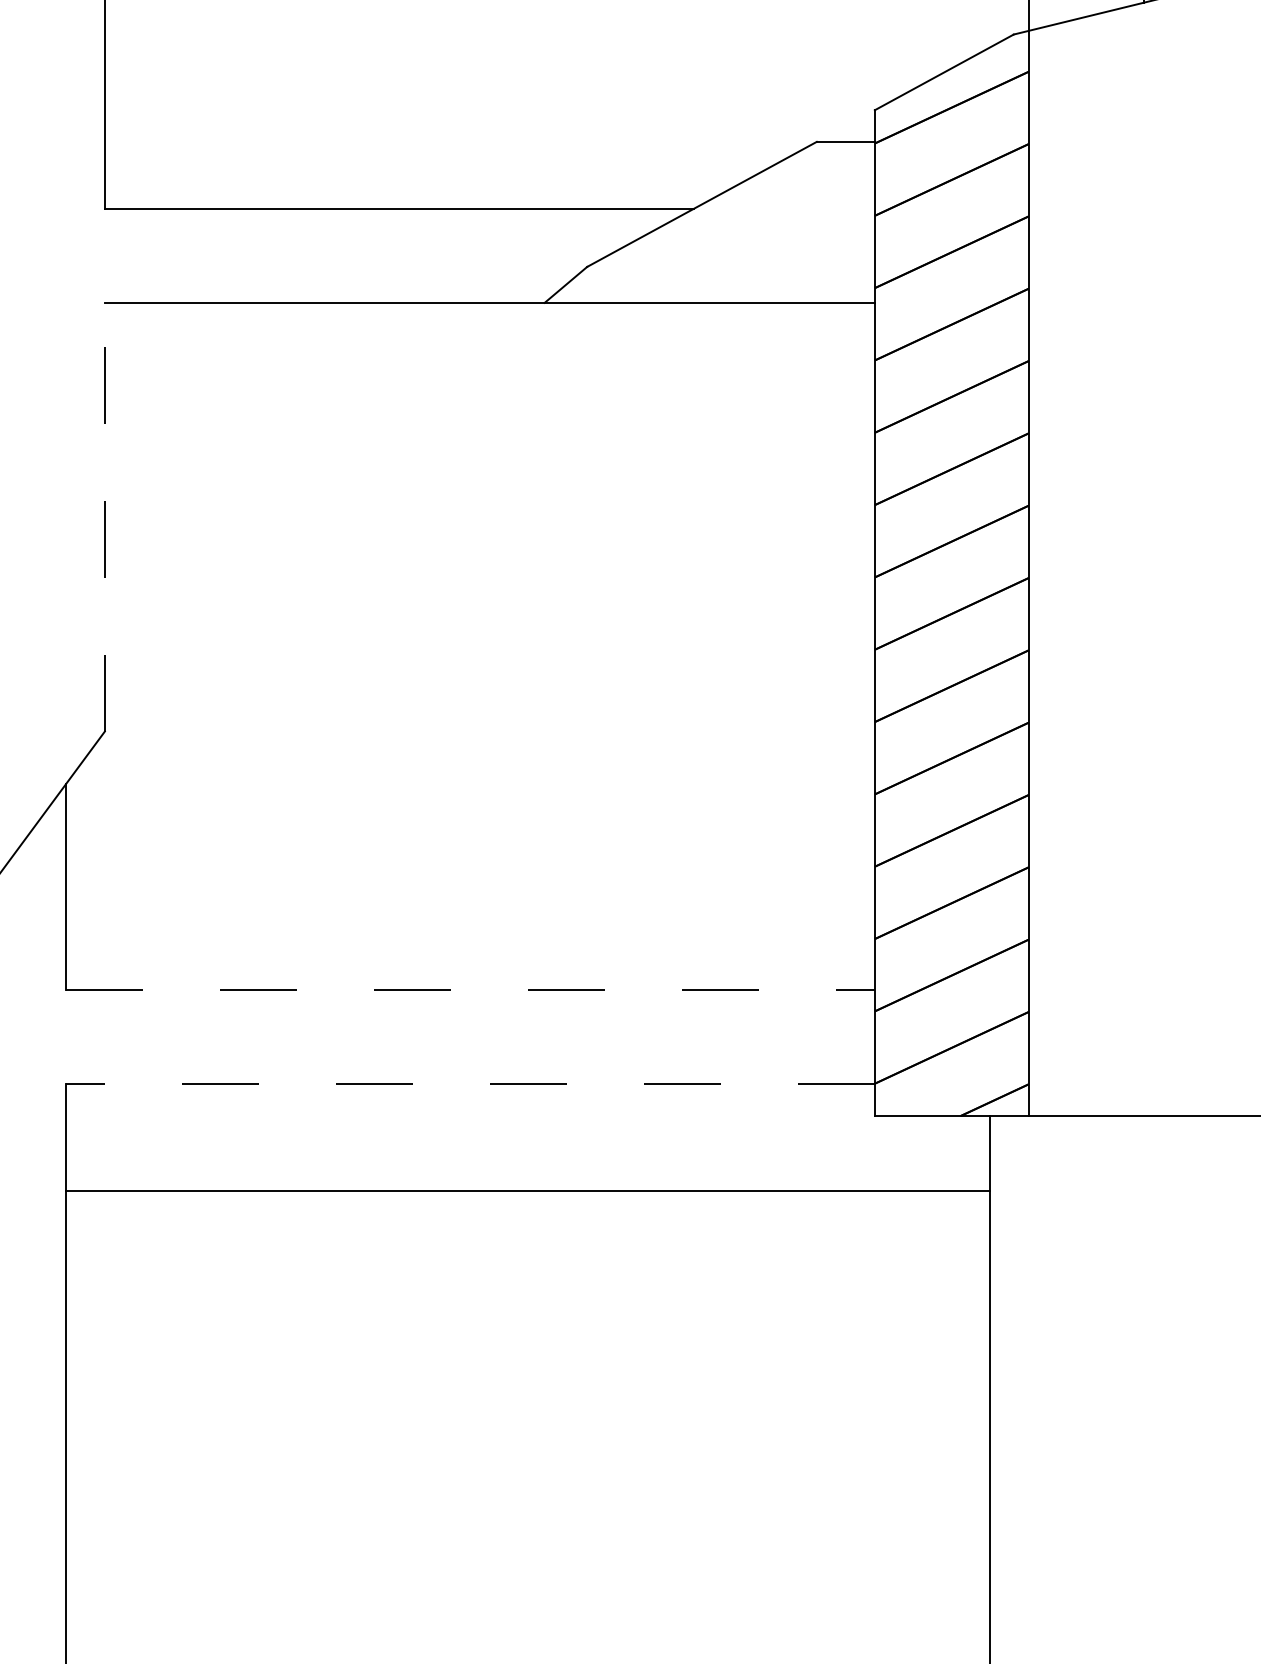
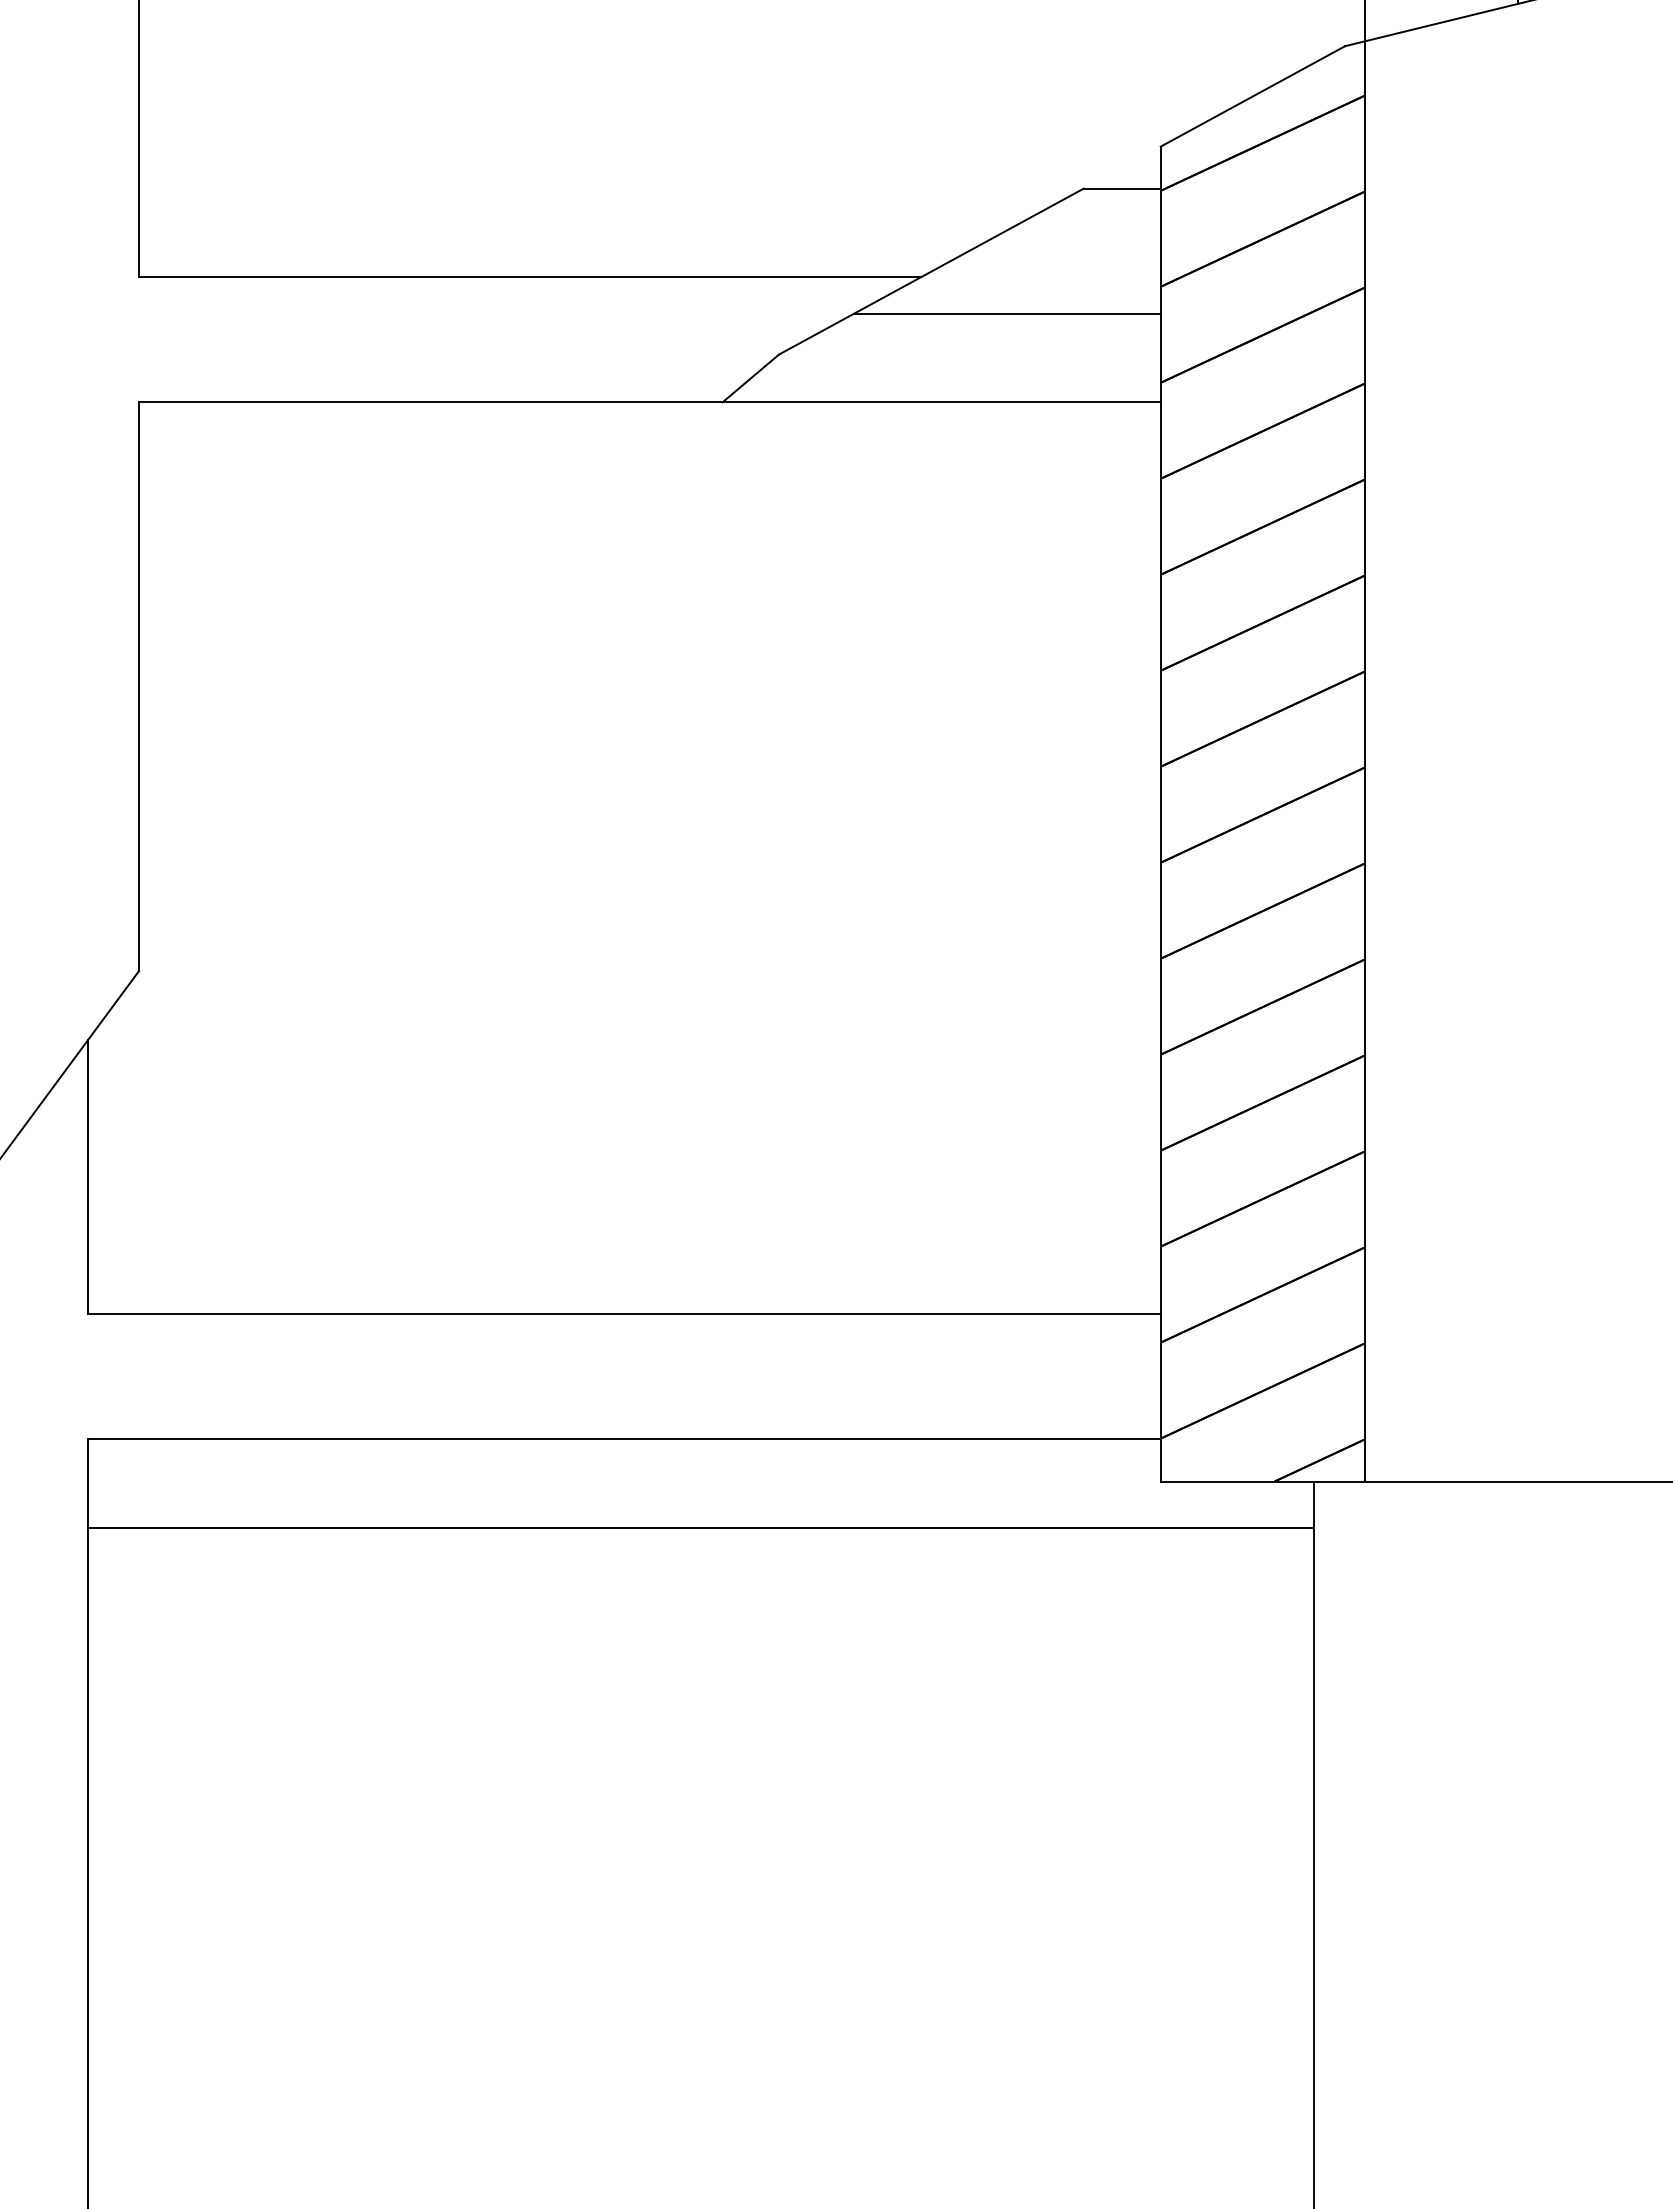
line: (759, 235) -> (1007, 313), added
line: (104, 517) -> (138, 686), dashed -> solid
line: (470, 990) -> (624, 1314), dashed -> solid
line: (470, 1084) -> (623, 1439), dashed -> solid
line: (528, 1190) -> (700, 1527), moved

